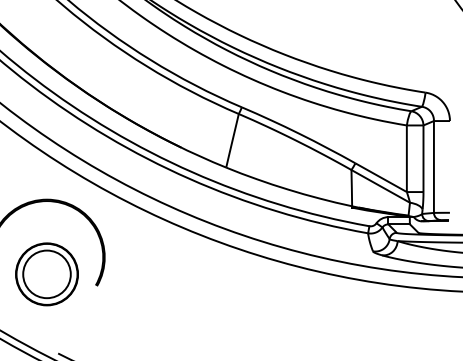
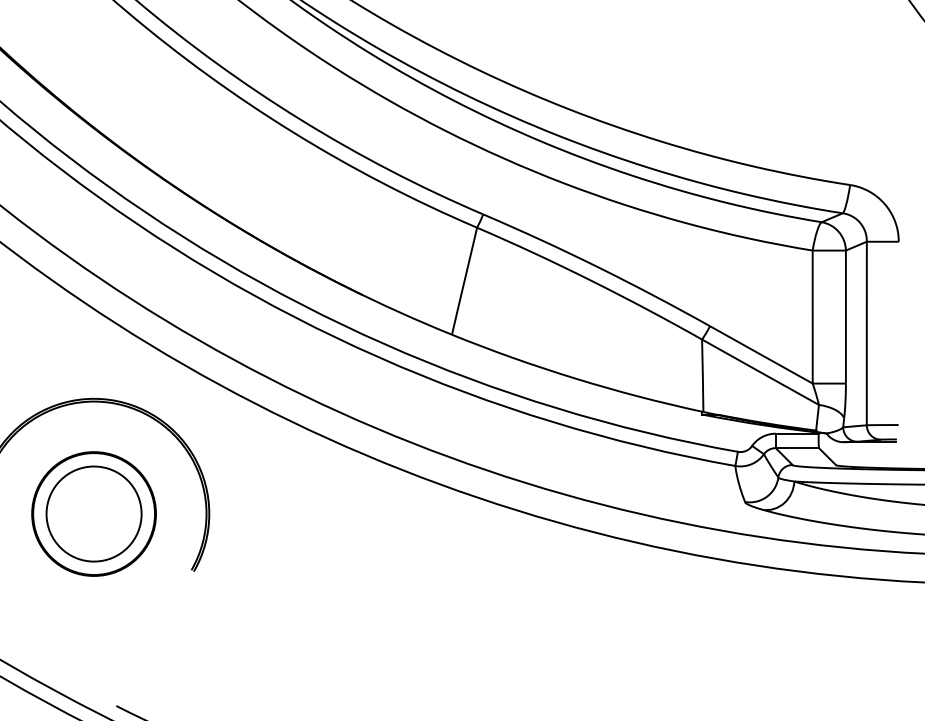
part: (46, 274) -> (93, 514), moved

